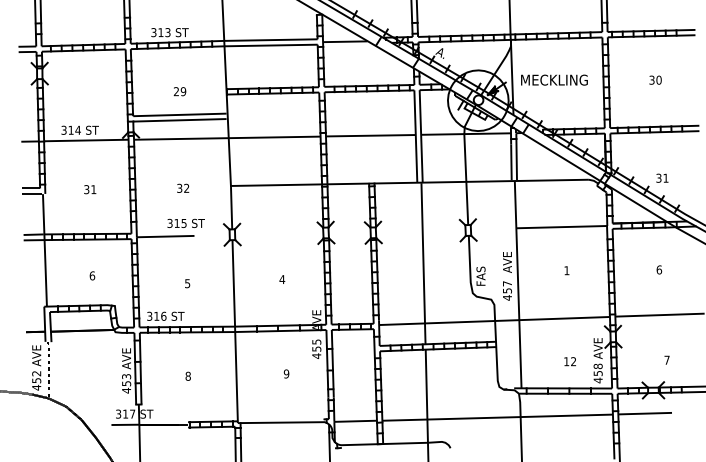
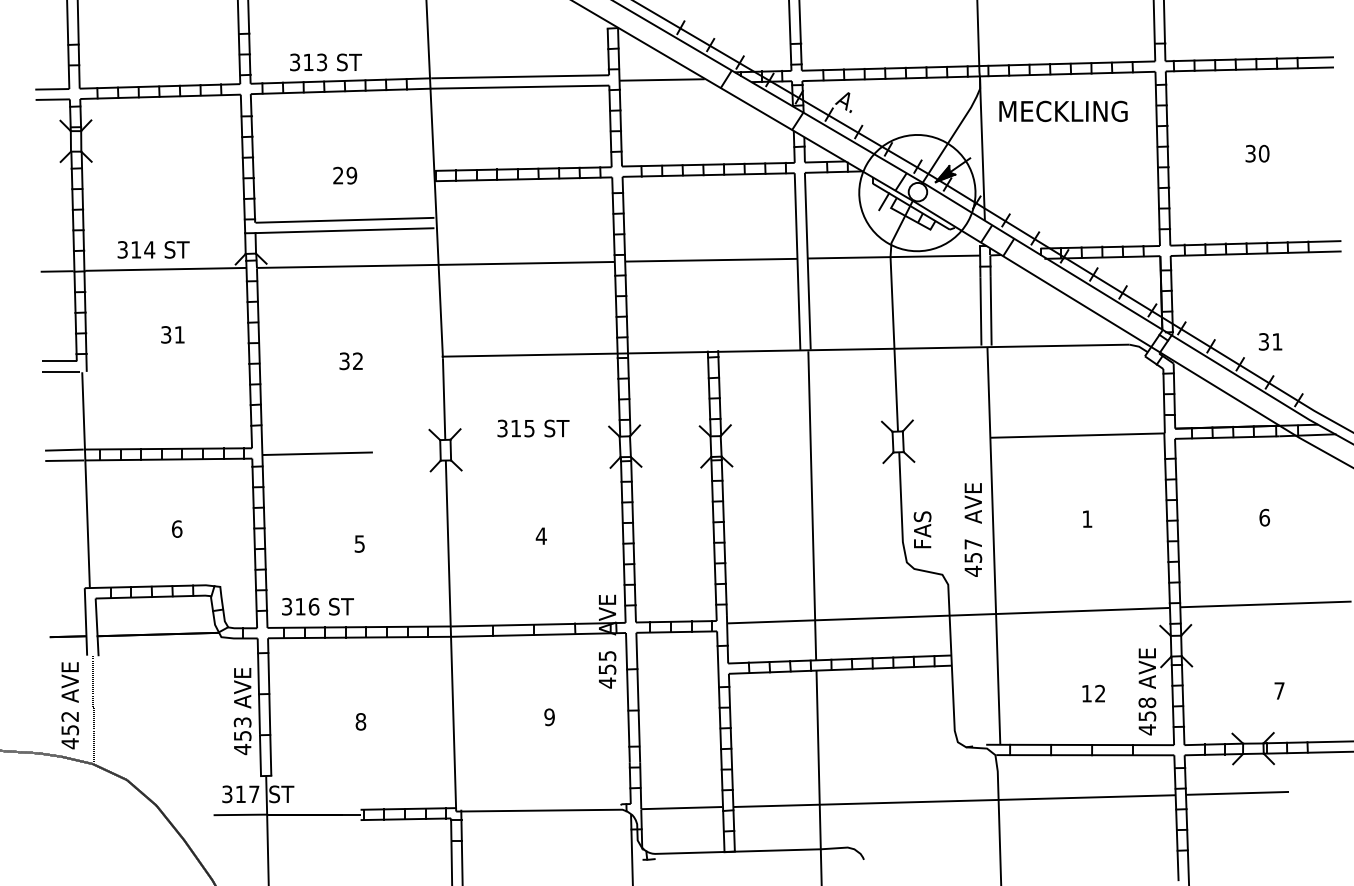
text: (554, 79) -> (1063, 110), moved
text: (90, 189) -> (173, 334), moved
text: (185, 222) -> (532, 426), moved

